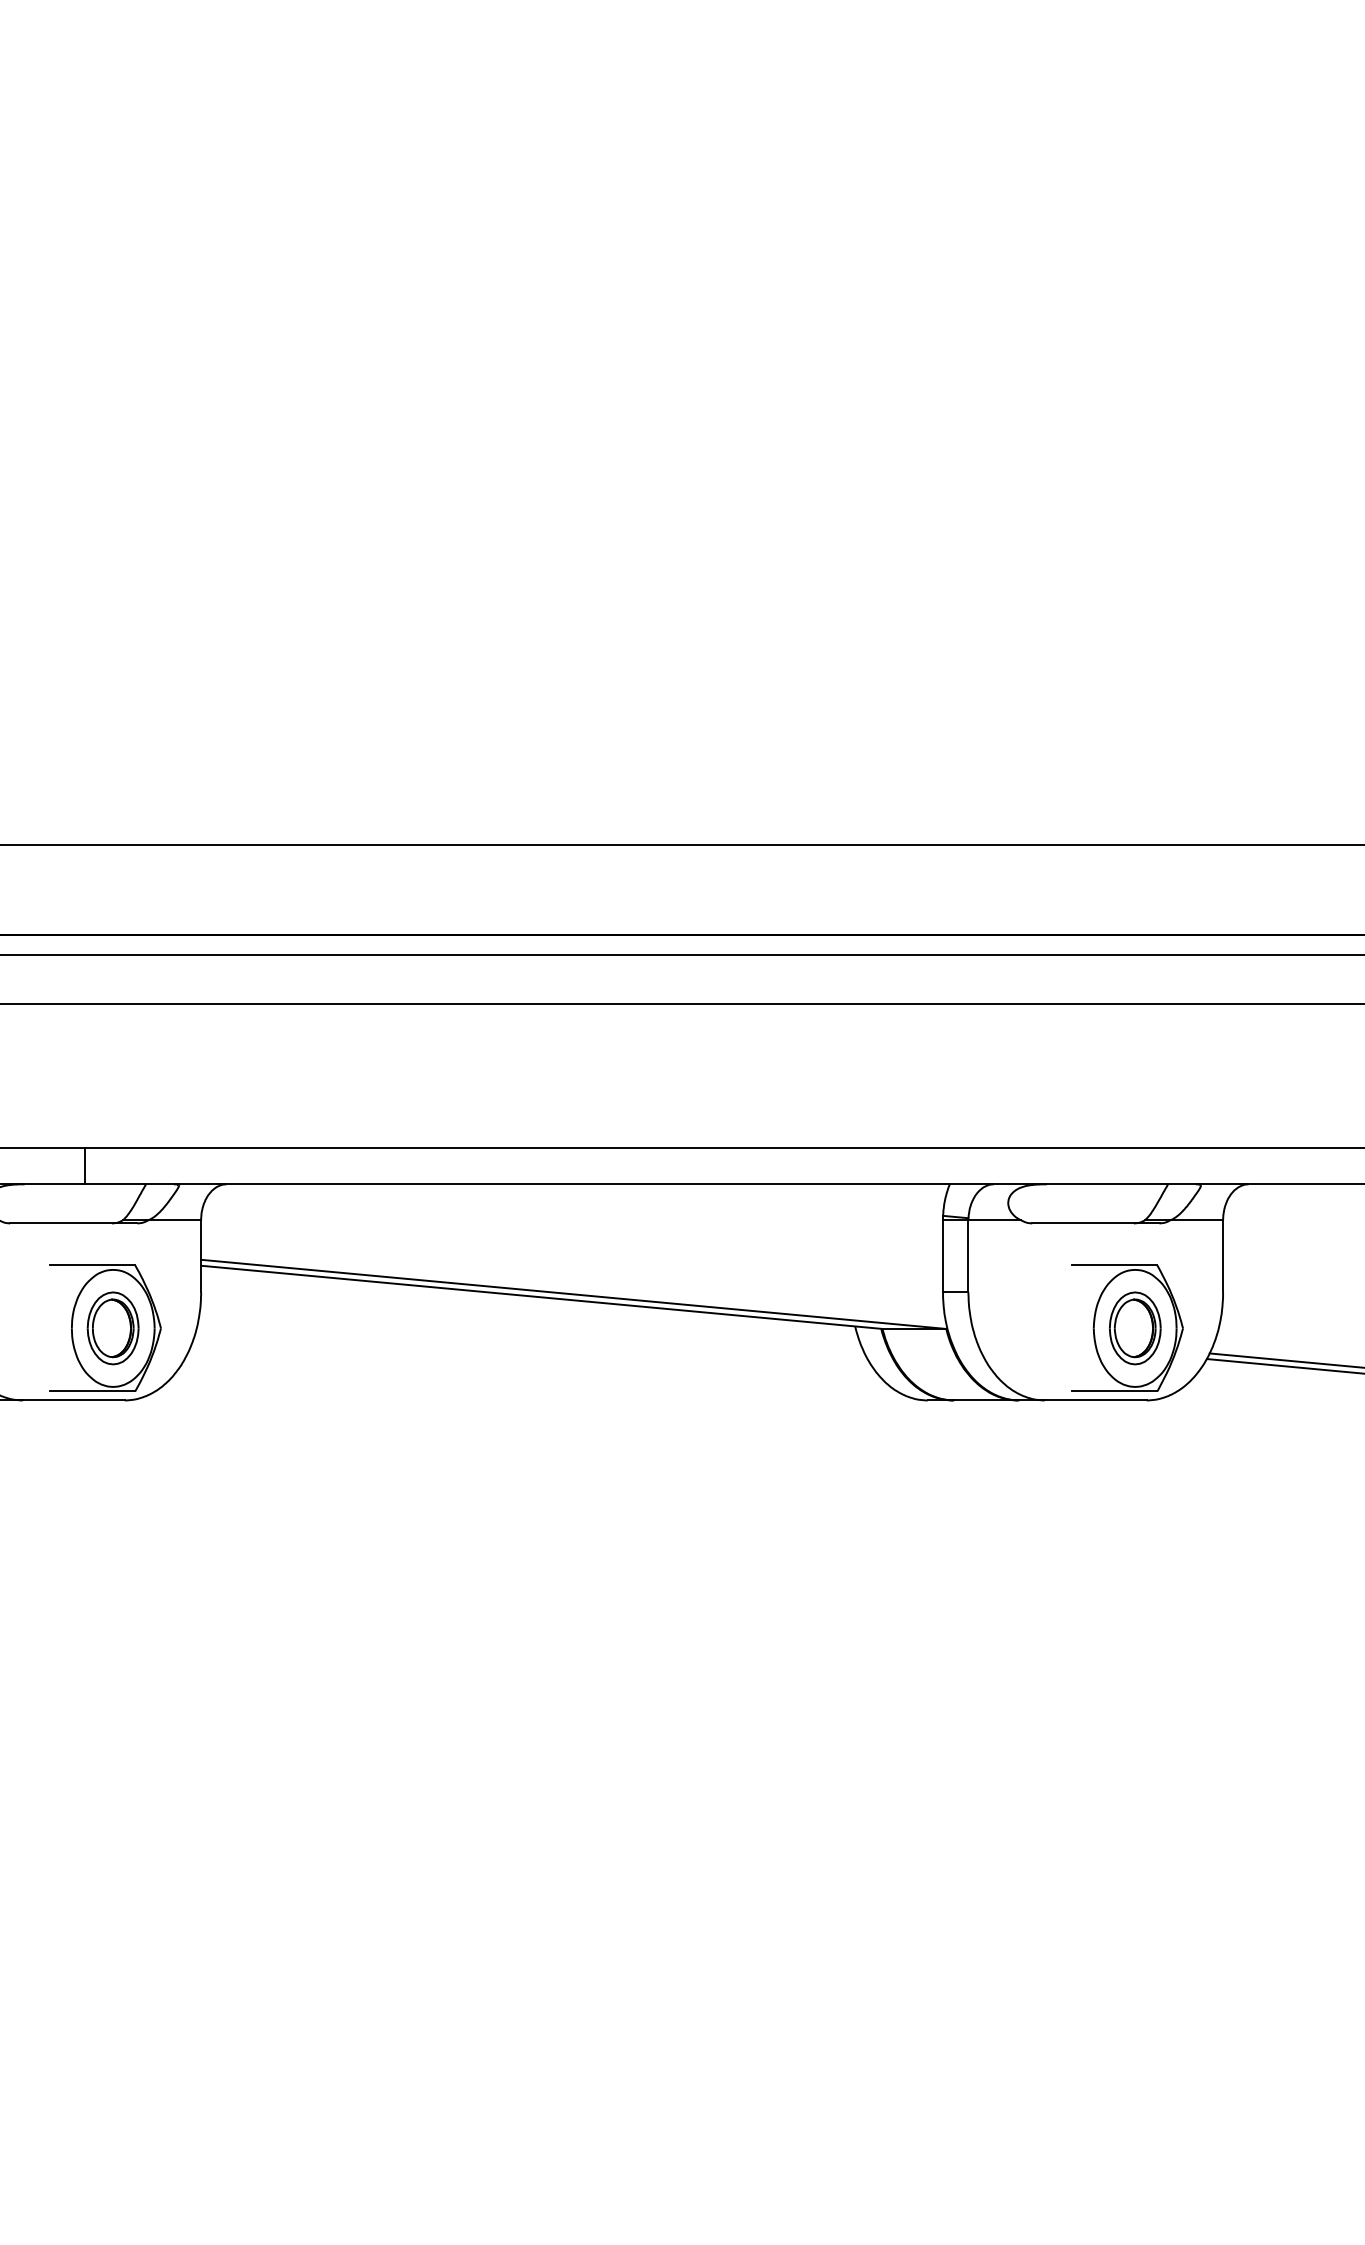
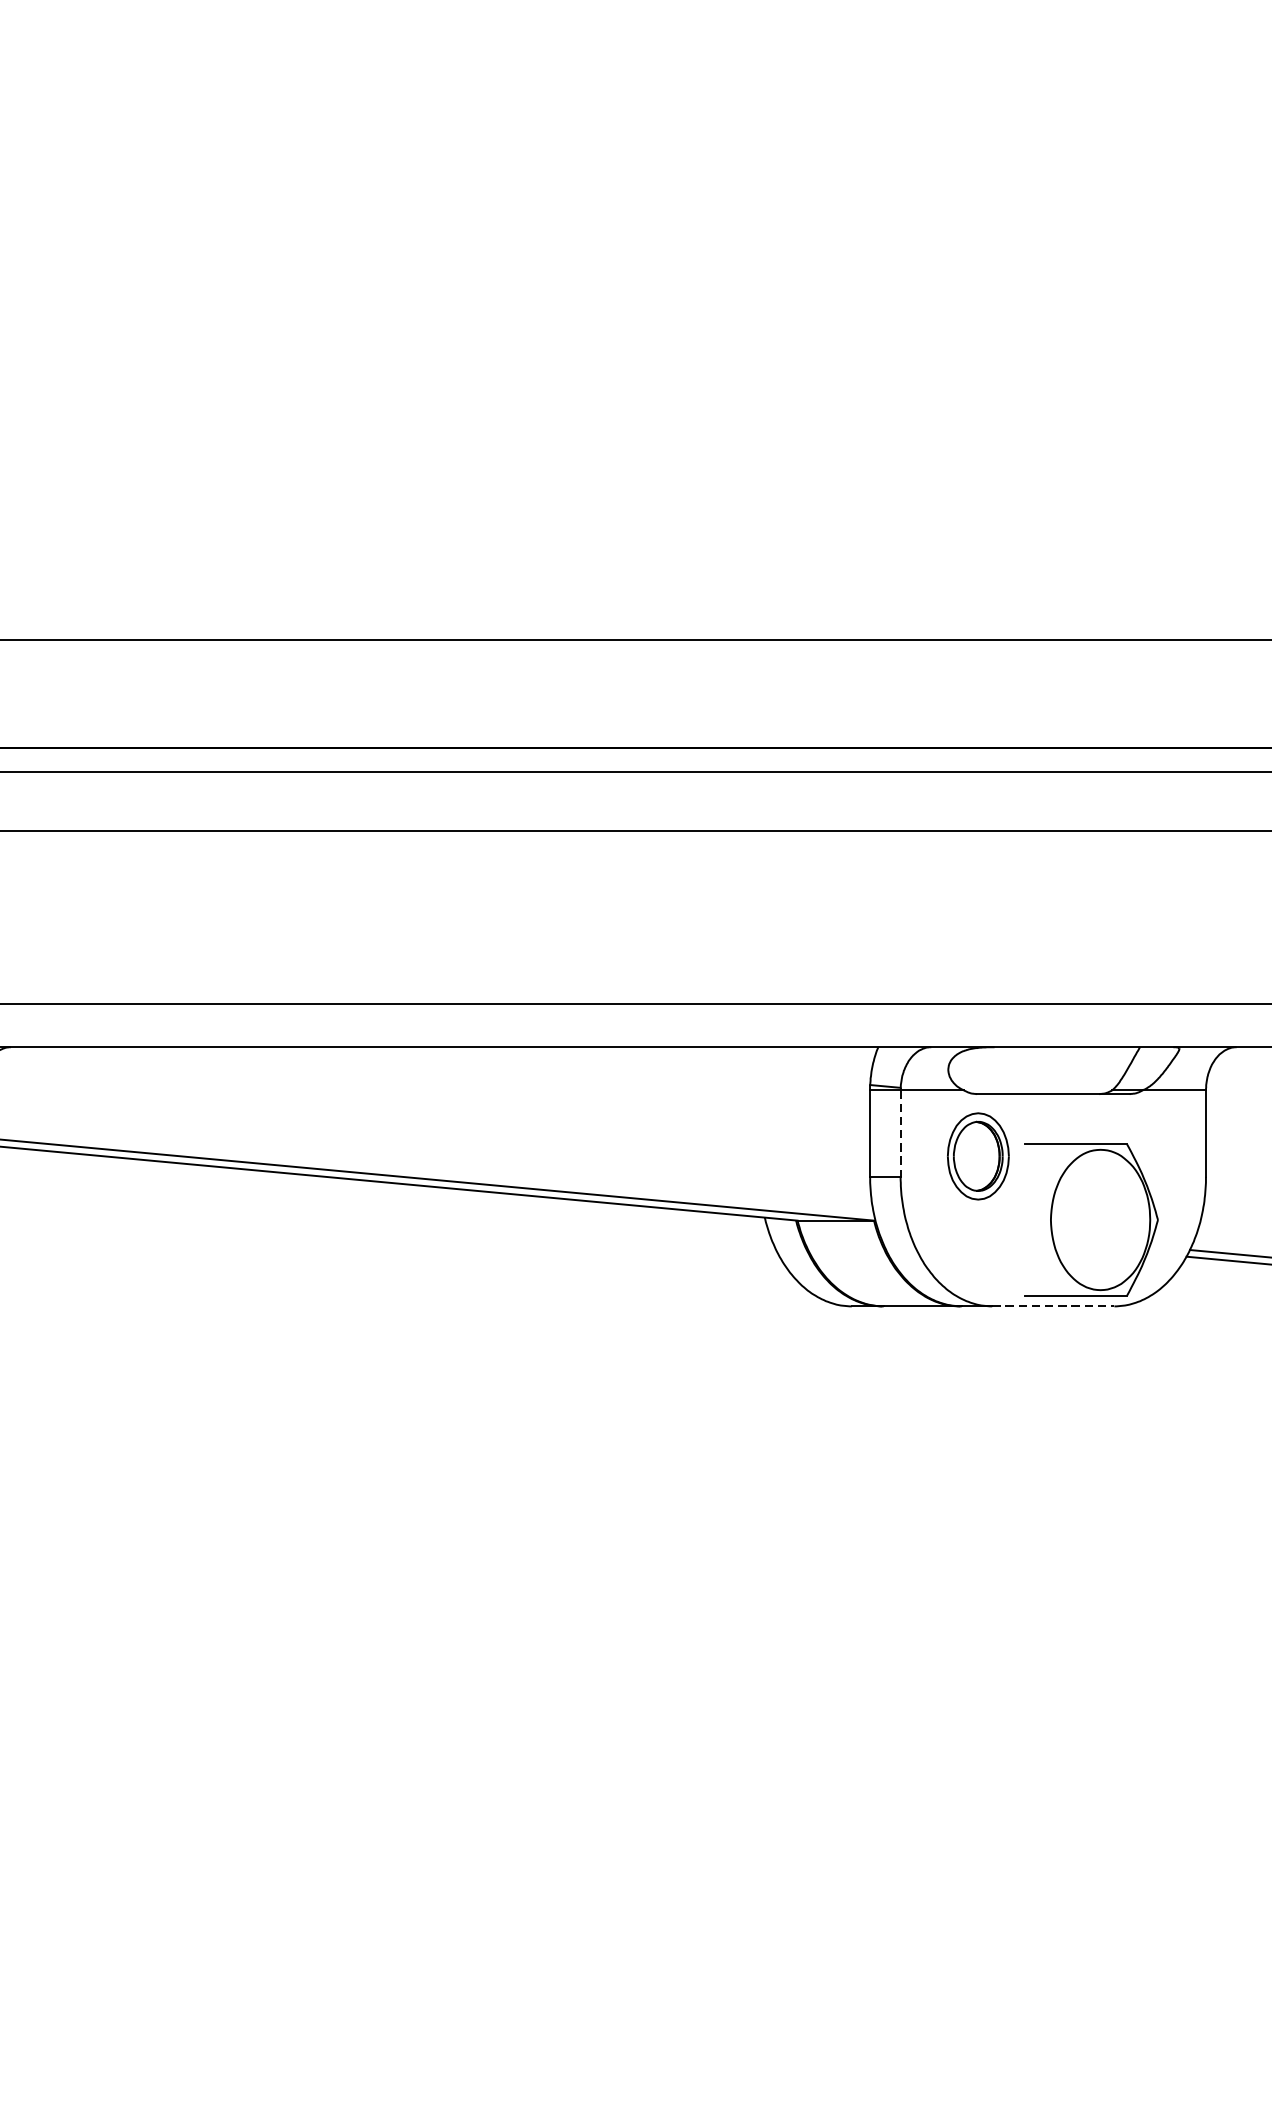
line: (968, 1256) -> (900, 1133), solid -> dashed
part: (1135, 1328) -> (978, 1156), moved
line: (1095, 1400) -> (1052, 1306), solid -> dashed

